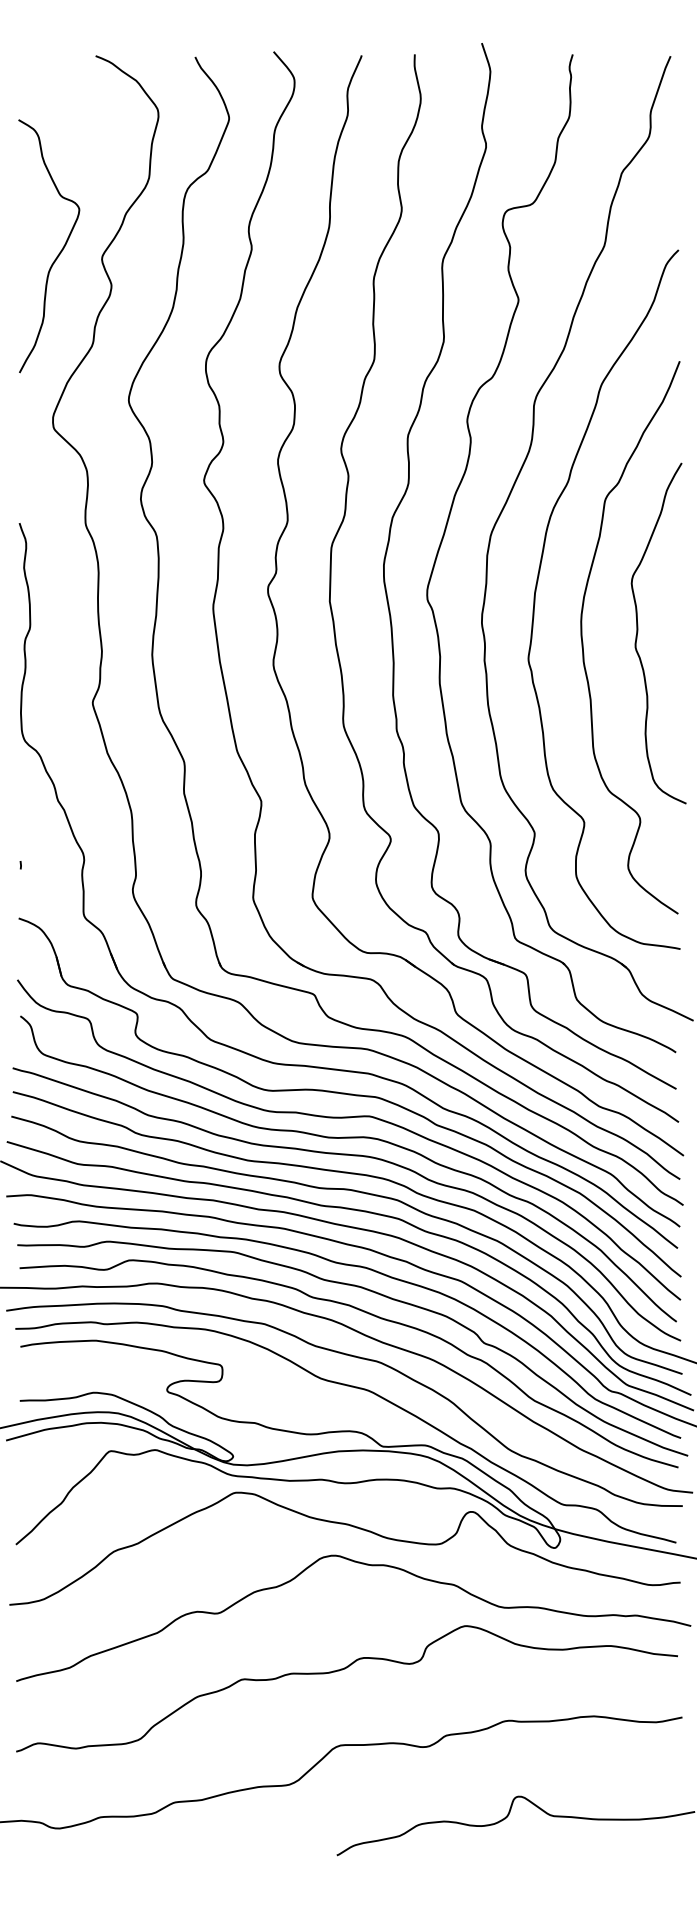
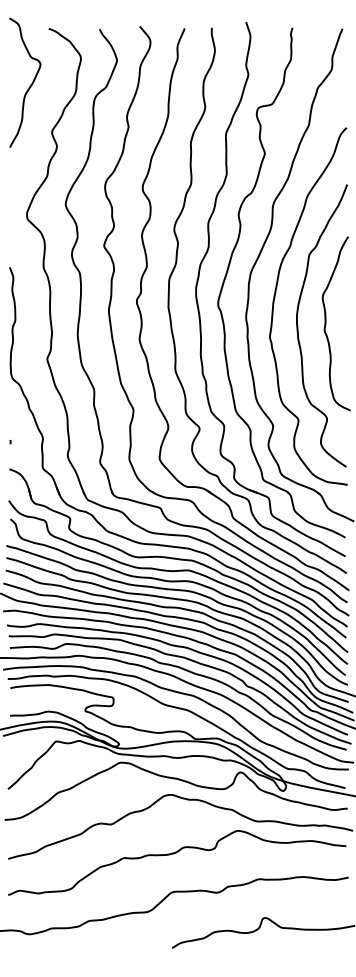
curve: (59, 249) -> (30, 84), moved

